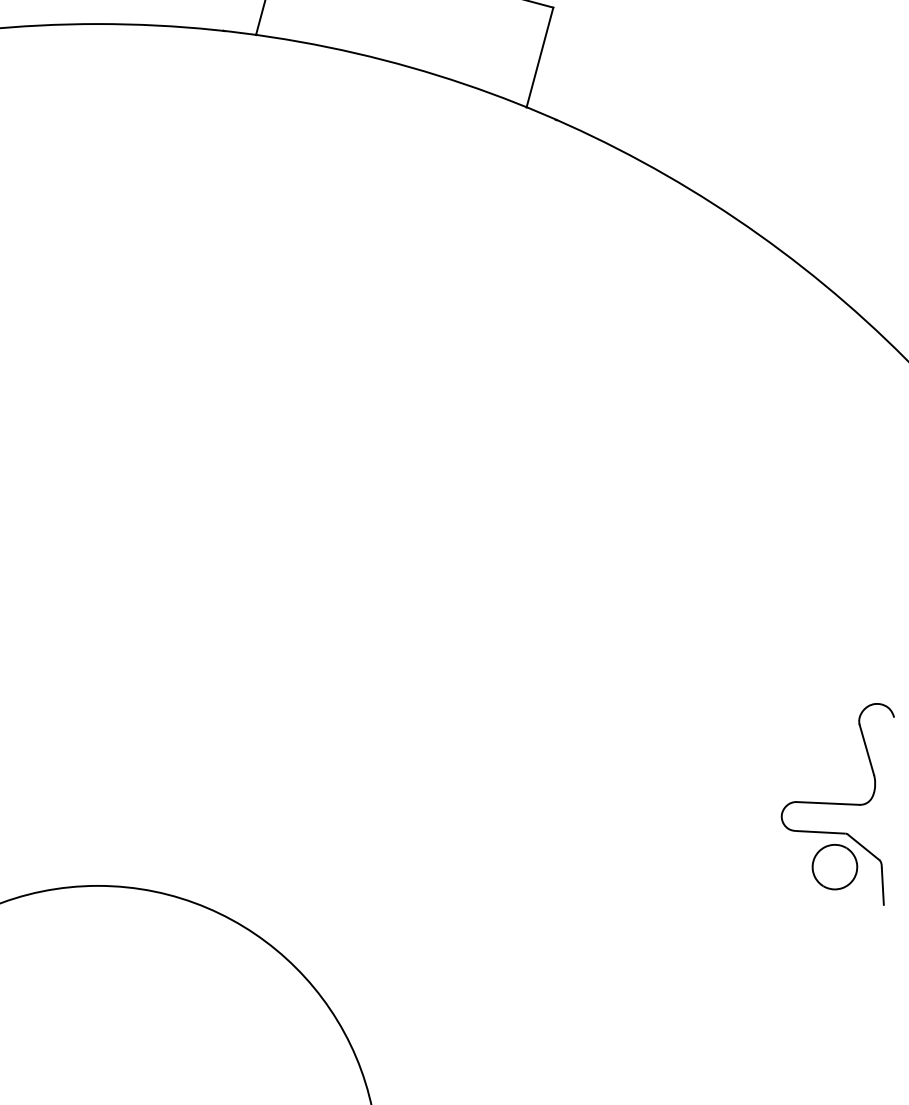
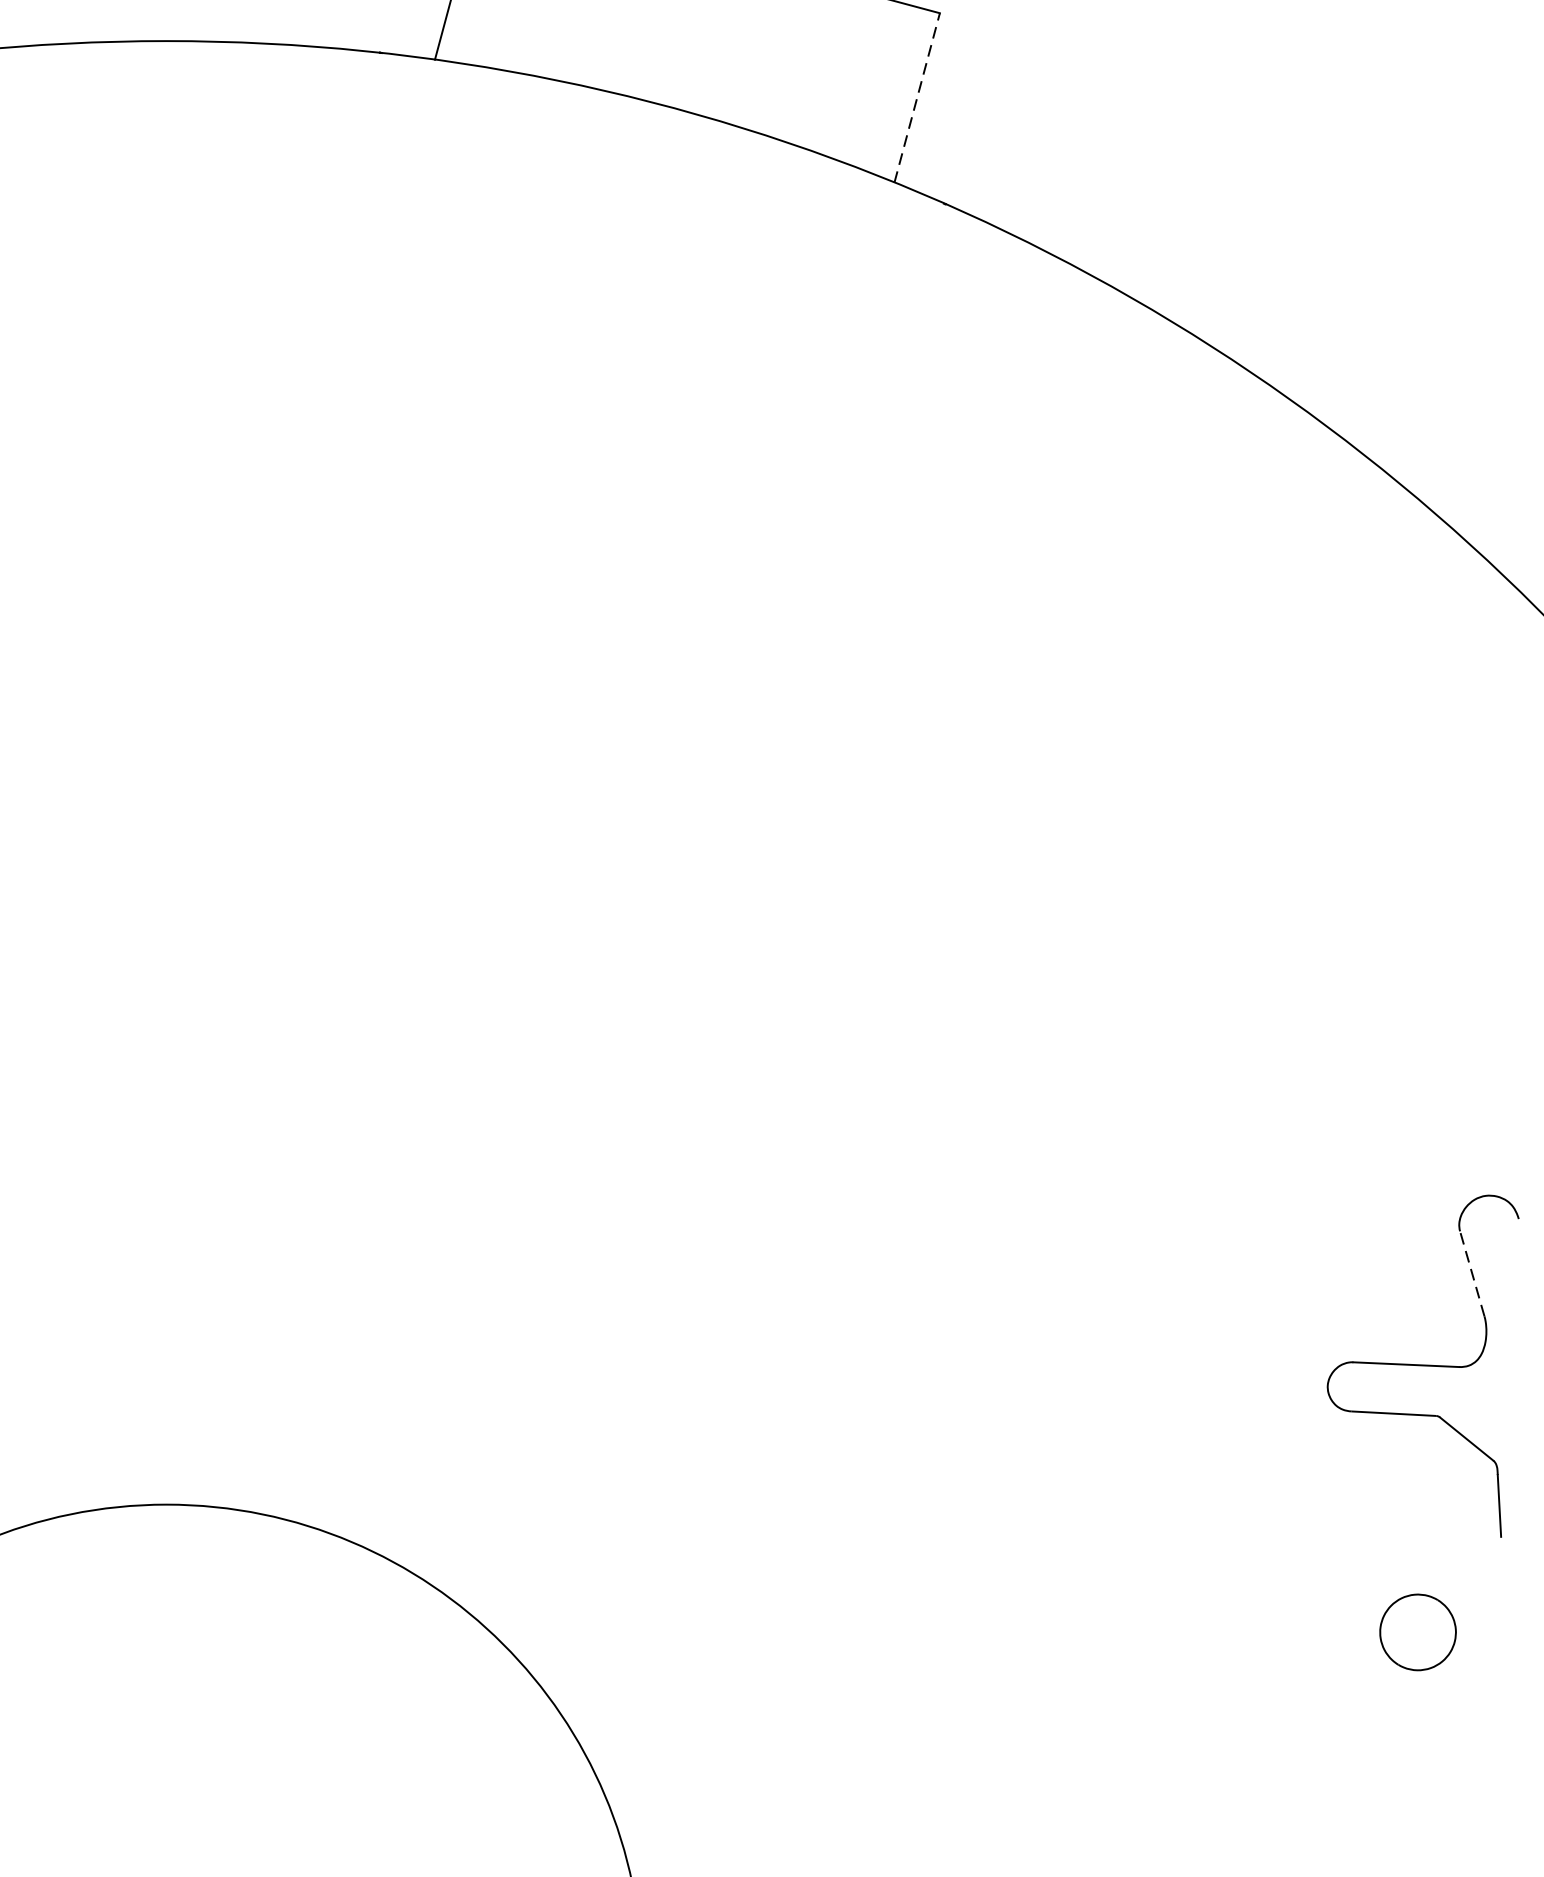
line: (539, 57) -> (916, 97), solid -> dashed
line: (866, 749) -> (1471, 1273), solid -> dashed
part: (834, 866) -> (1417, 1631), moved

